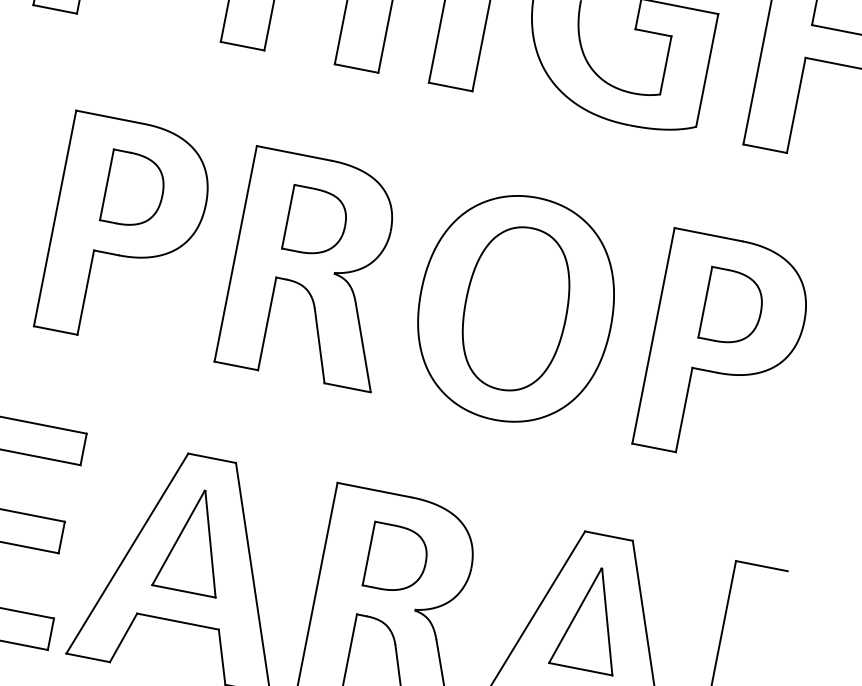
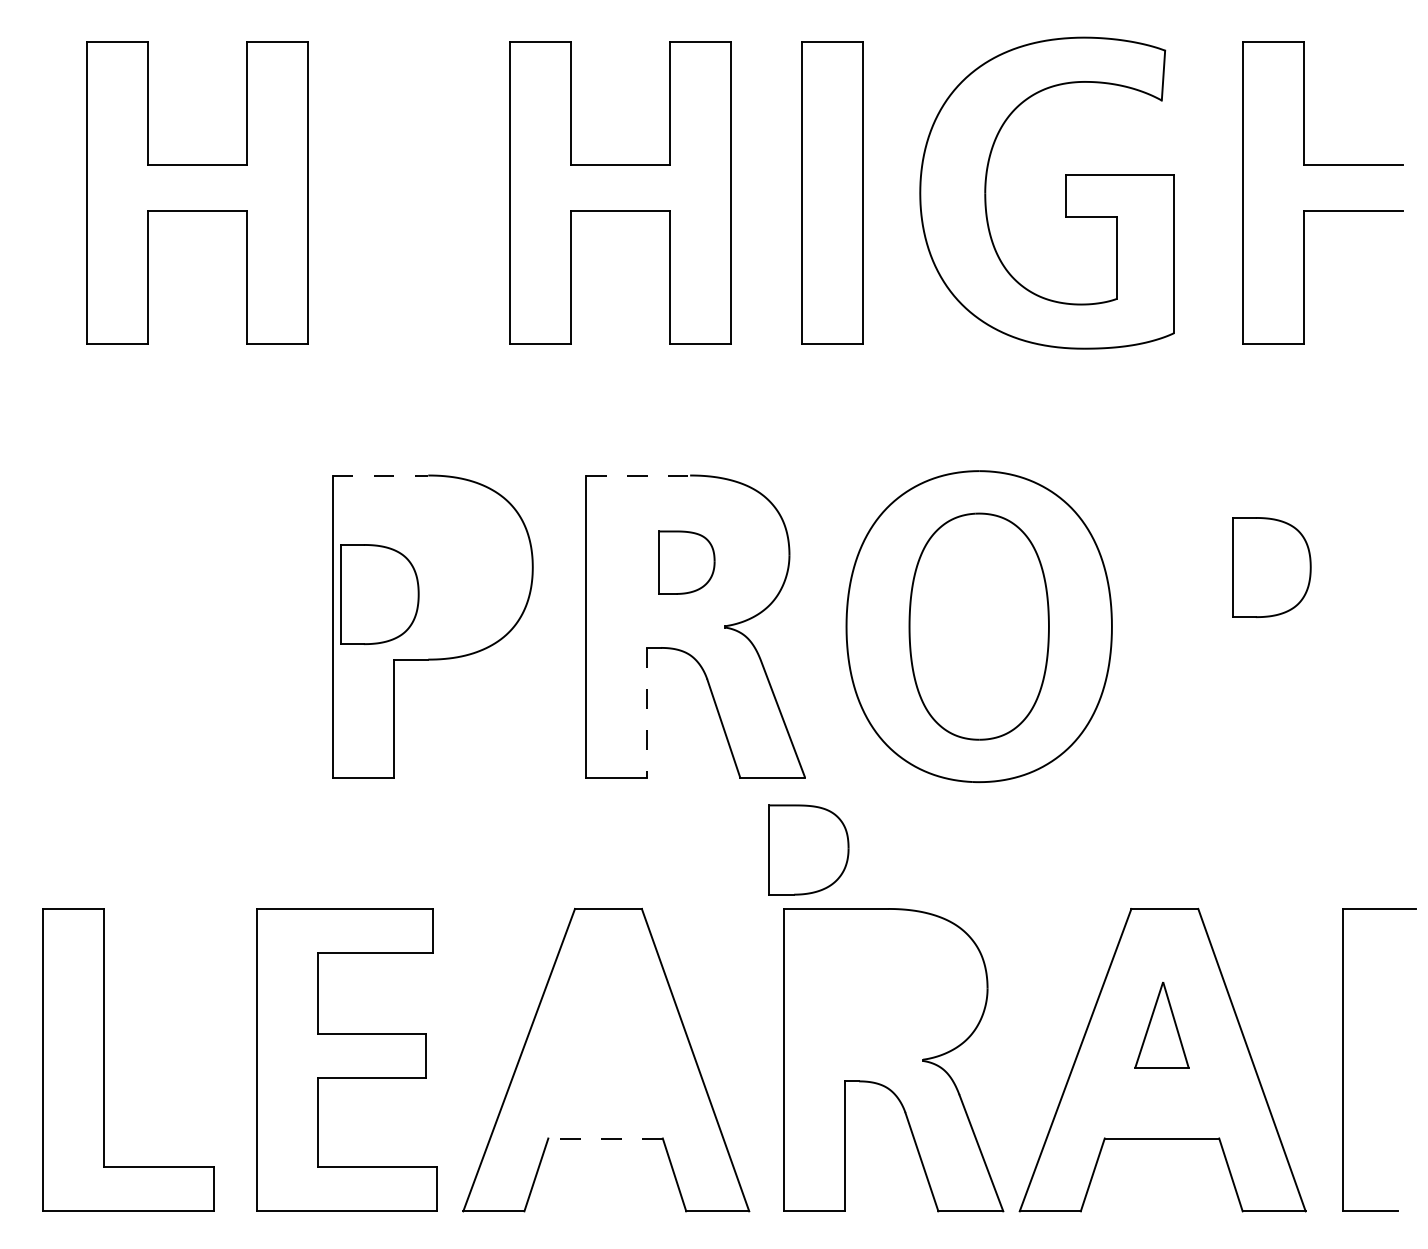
line: (110, 117) -> (380, 475), solid -> dashed
line: (294, 153) -> (638, 475), solid -> dashed
part: (134, 190) -> (379, 594), moved
part: (316, 222) -> (686, 562), size x0.7
line: (267, 323) -> (647, 712), solid -> dashed
part: (724, 349) -> (1271, 626), removed
part: (193, 540) -> (605, 1025), removed
part: (396, 558) -> (808, 849), moved
part: (590, 618) -> (1161, 1024), size x0.6
line: (177, 621) -> (605, 1138), solid -> dashed

